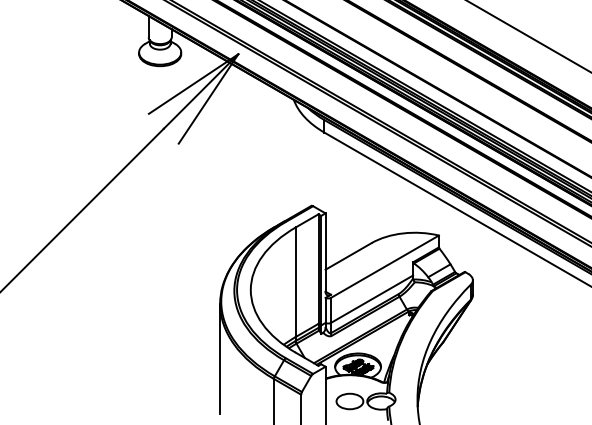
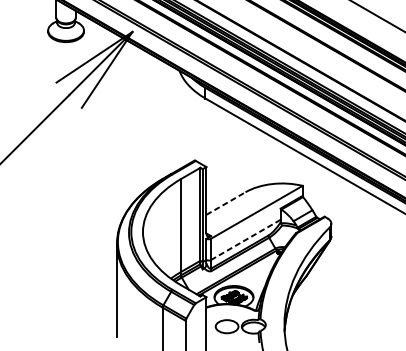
line: (348, 256) -> (225, 203), solid -> dashed
line: (371, 299) -> (245, 240), solid -> dashed

